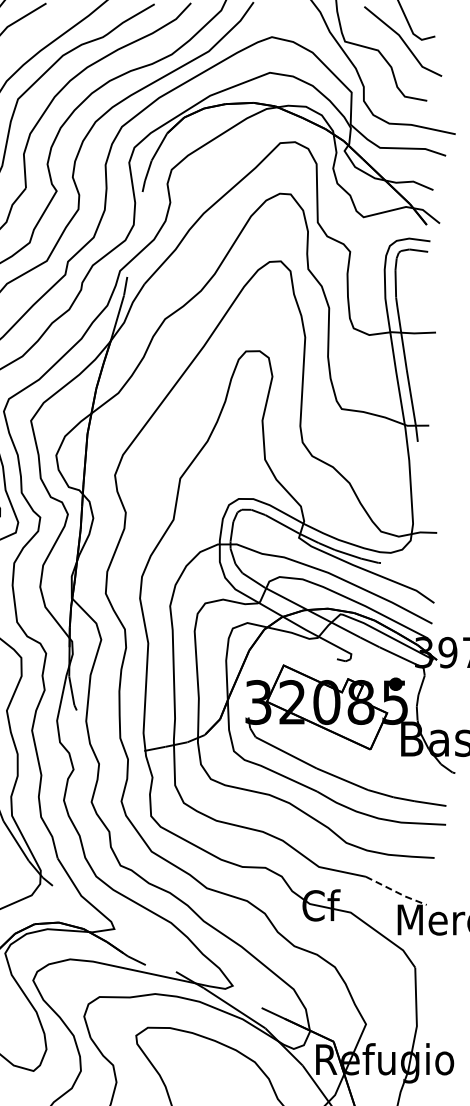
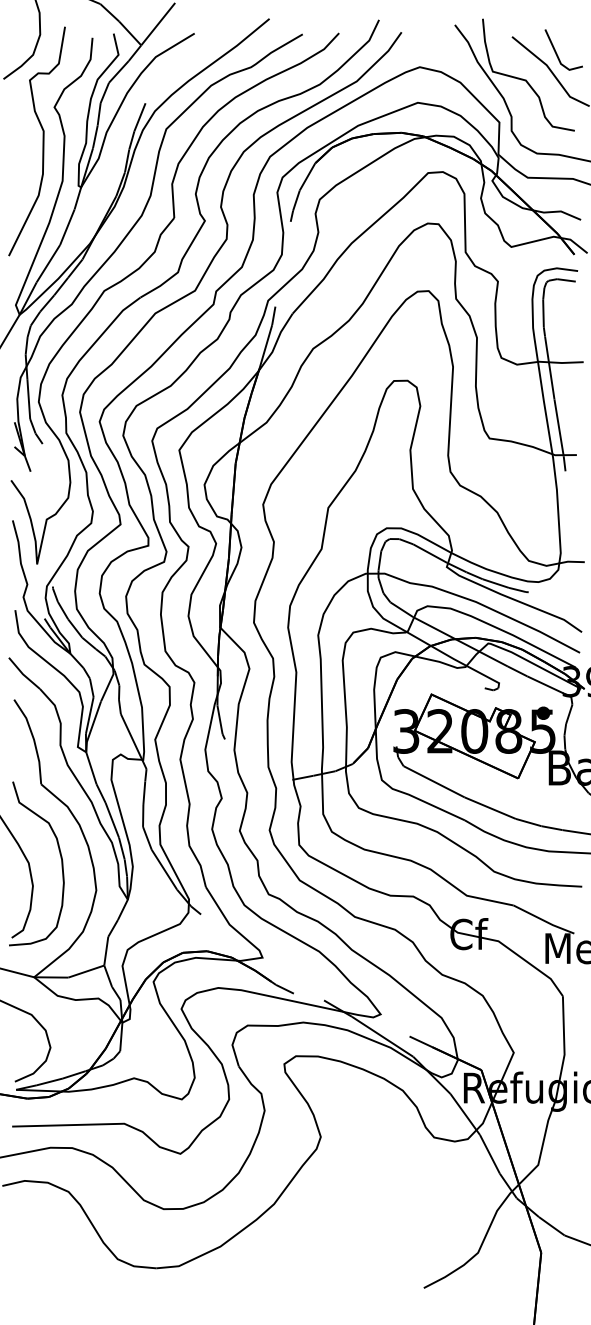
line: (396, 891) -> (544, 920), dashed -> solid

